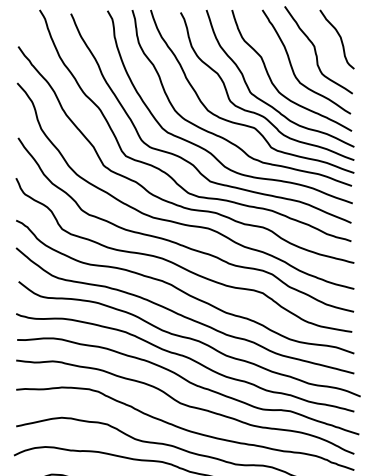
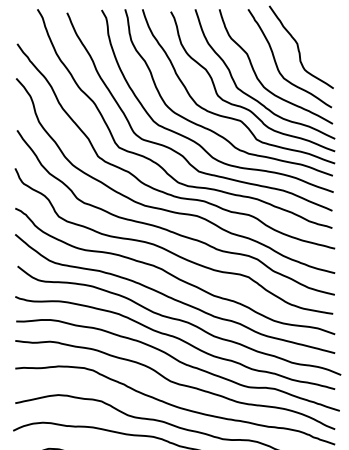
curve: (339, 37) -> (321, 35), removed

